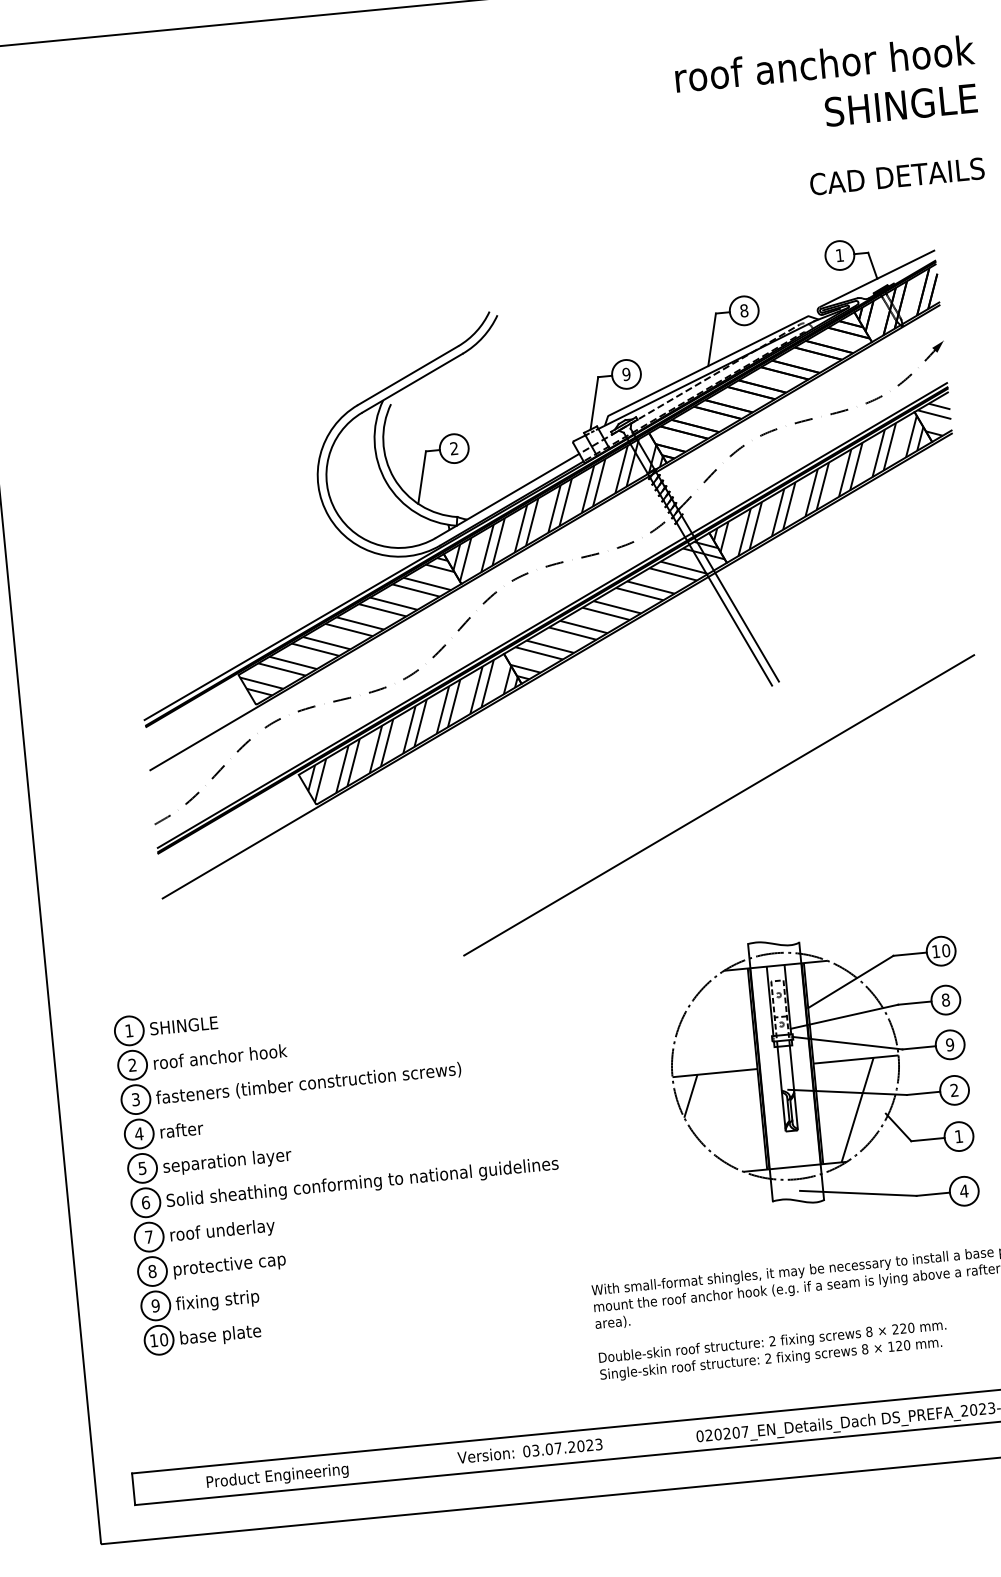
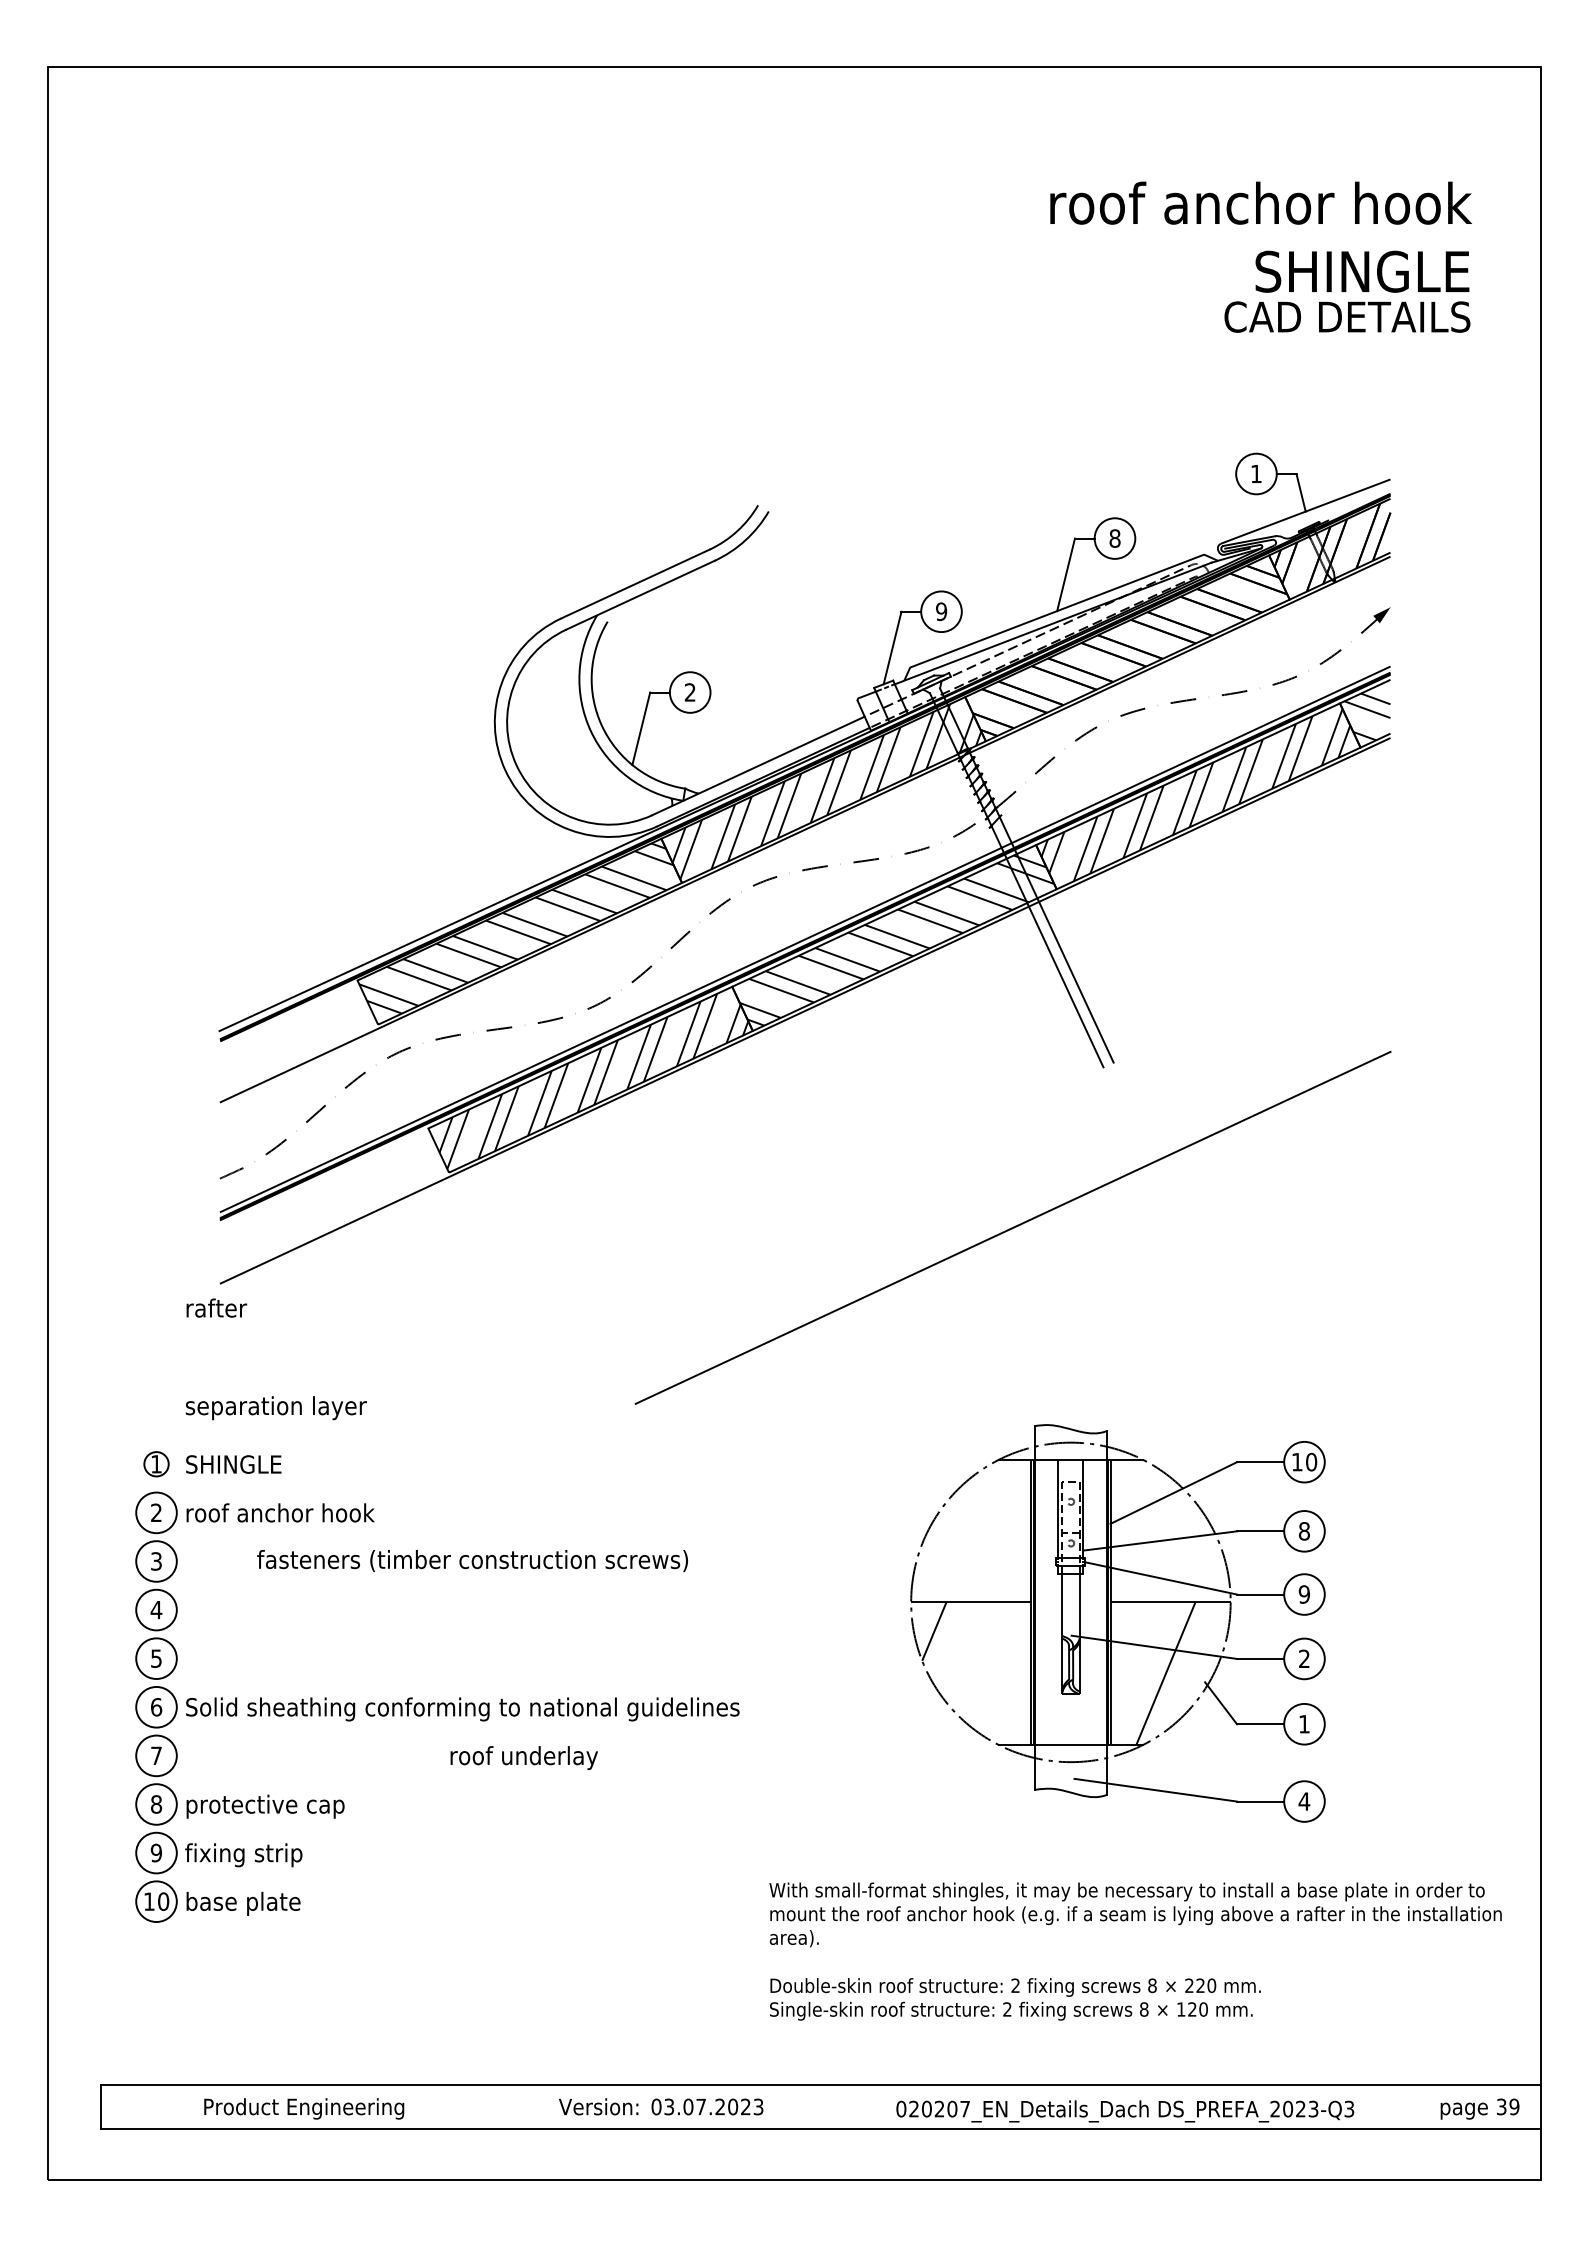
text: (897, 176) -> (1347, 316), moved
circle: (129, 1030) -> (156, 1463), size x0.6
text: (308, 1083) -> (472, 1560), moved
text: (181, 1129) -> (216, 1307), moved
text: (226, 1162) -> (275, 1408), moved
text: (222, 1231) -> (523, 1758), moved

